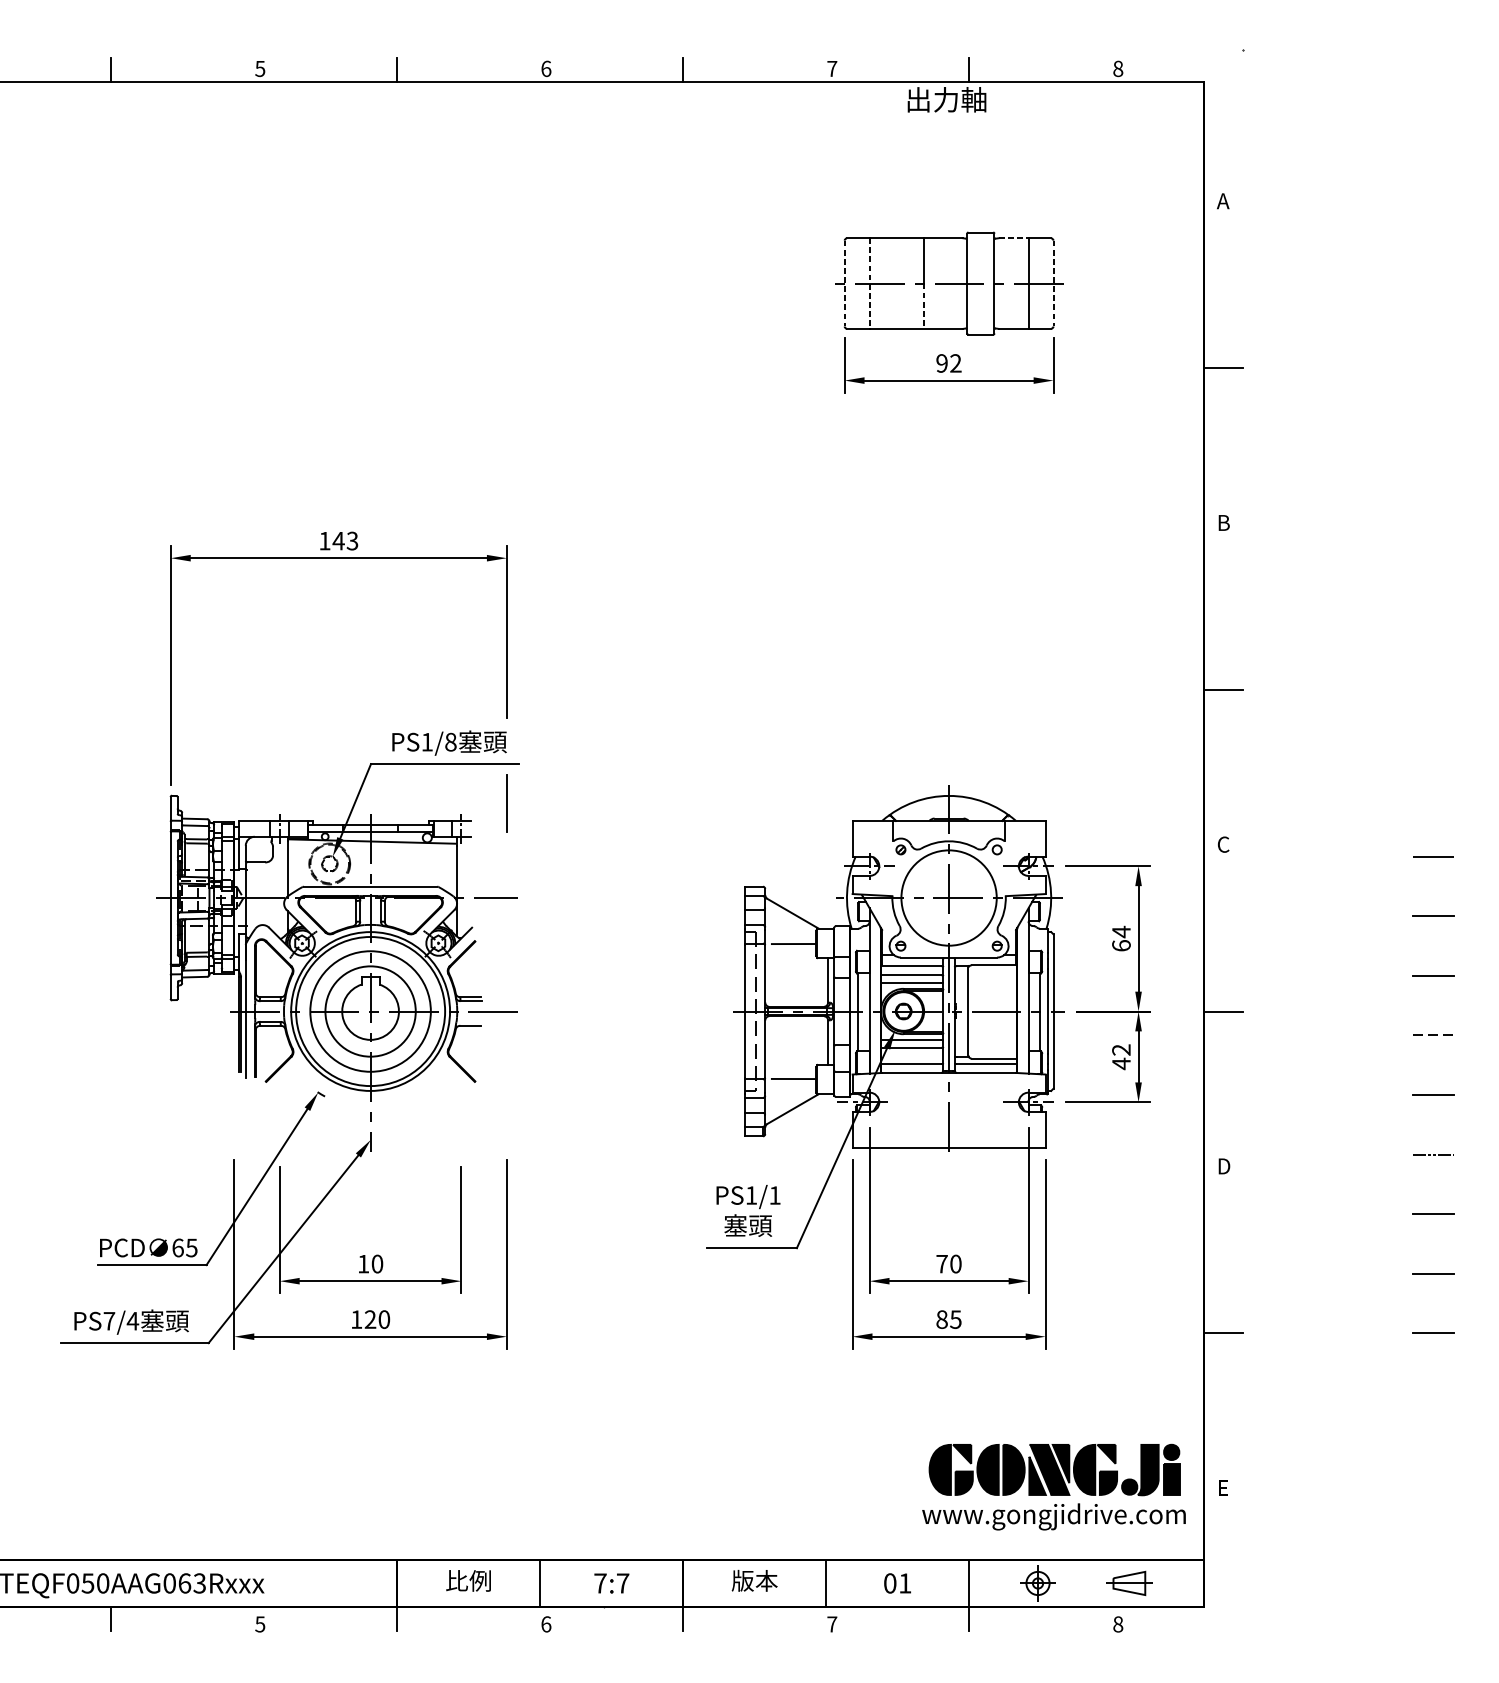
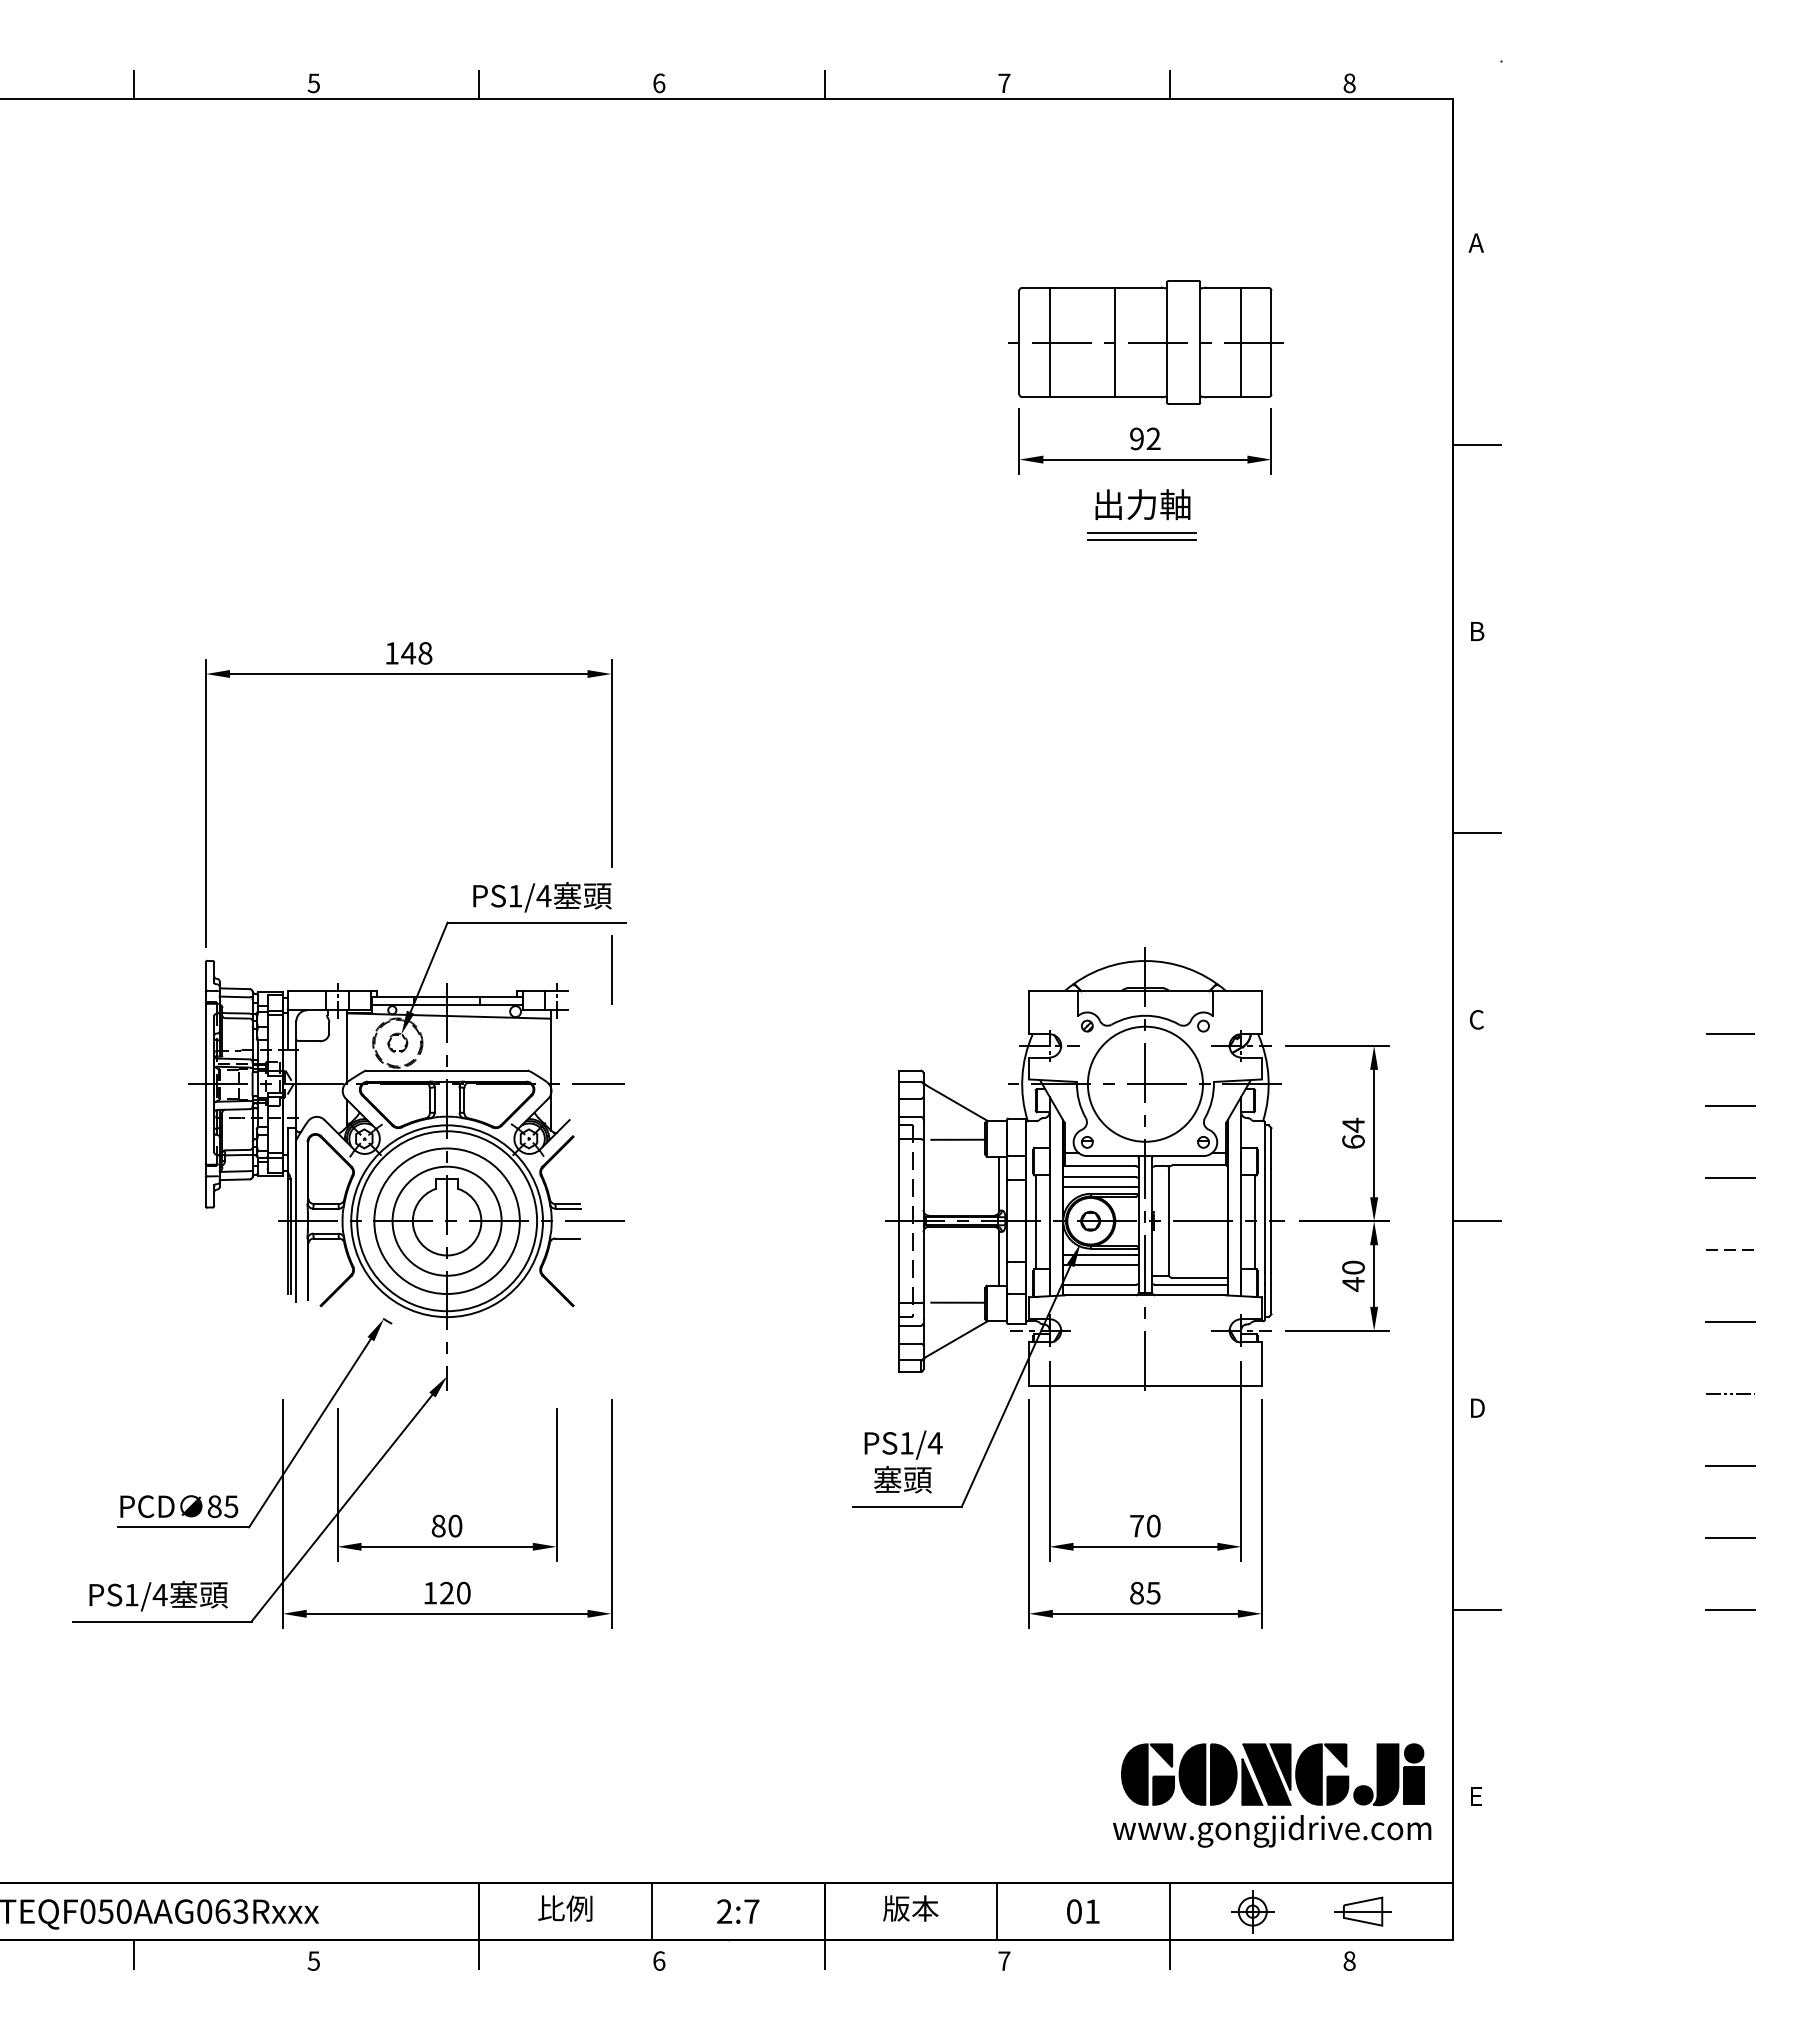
text: (946, 99) -> (1142, 504), moved
line: (1013, 238) -> (1223, 287), dashed -> solid
line: (844, 283) -> (1019, 342), dashed -> solid
line: (869, 283) -> (1049, 342), dashed -> solid
line: (1053, 283) -> (1271, 342), dashed -> solid
line: (924, 306) -> (1115, 370), dashed -> solid
line: (946, 441) -> (1142, 533), added
line: (946, 447) -> (1142, 540), added
text: (352, 541) -> (425, 653), 143 -> 148
text: (450, 741) -> (543, 895), PS1/8 -> PS1/4
text: (1121, 1049) -> (1353, 1267), 42 -> 40
text: (774, 1195) -> (934, 1443), PS1/1 -> PS1/4
text: (177, 1247) -> (214, 1506), 65 -> 85
text: (363, 1263) -> (438, 1525), 10 -> 80
text: (109, 1321) -> (131, 1595), PS7/4 -> PS1/4
text: (600, 1583) -> (724, 1911), 7:7 -> 2:7

